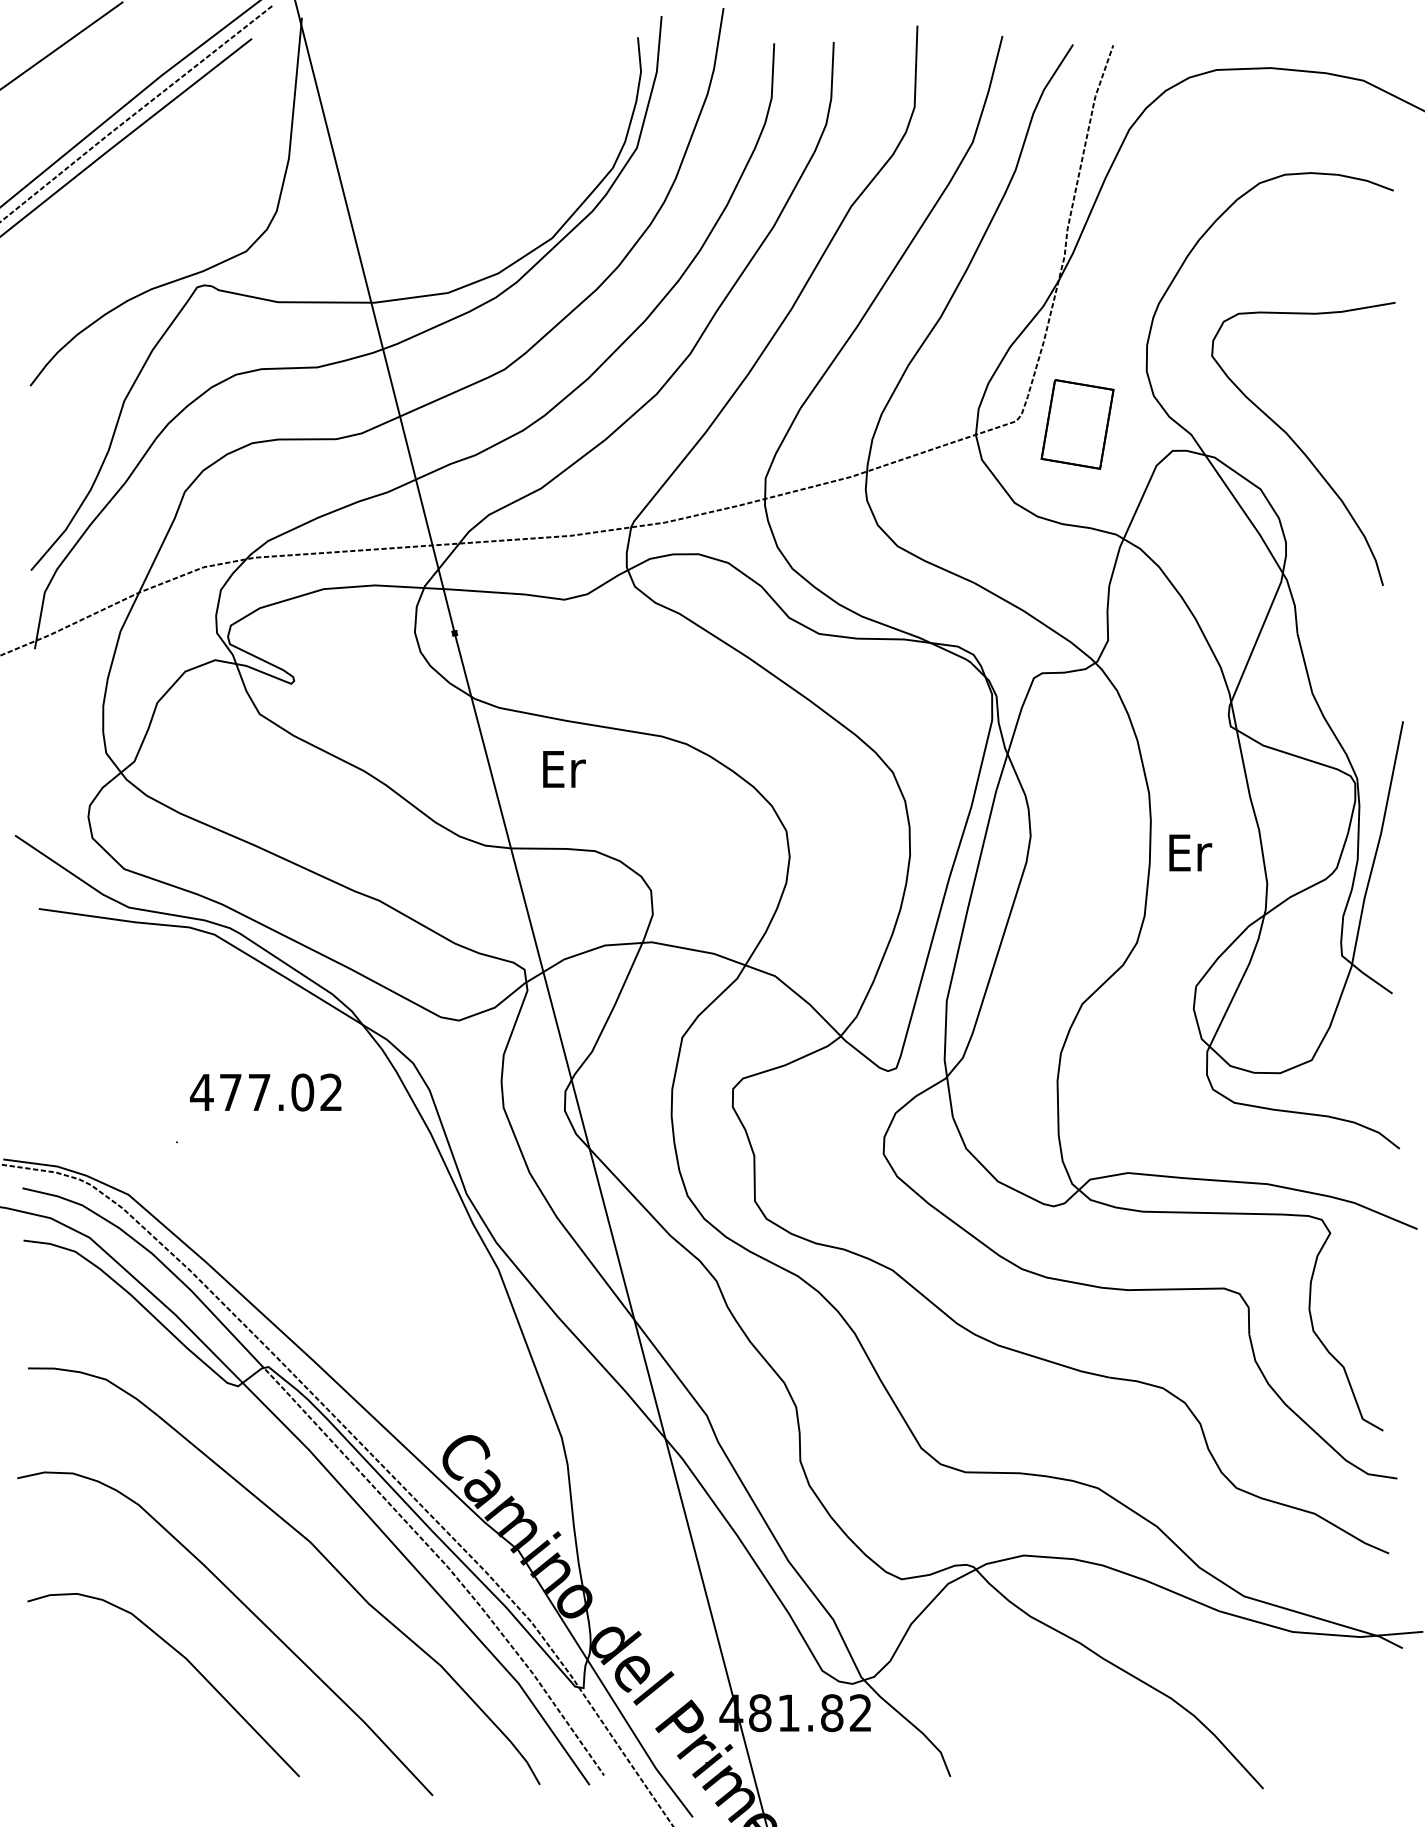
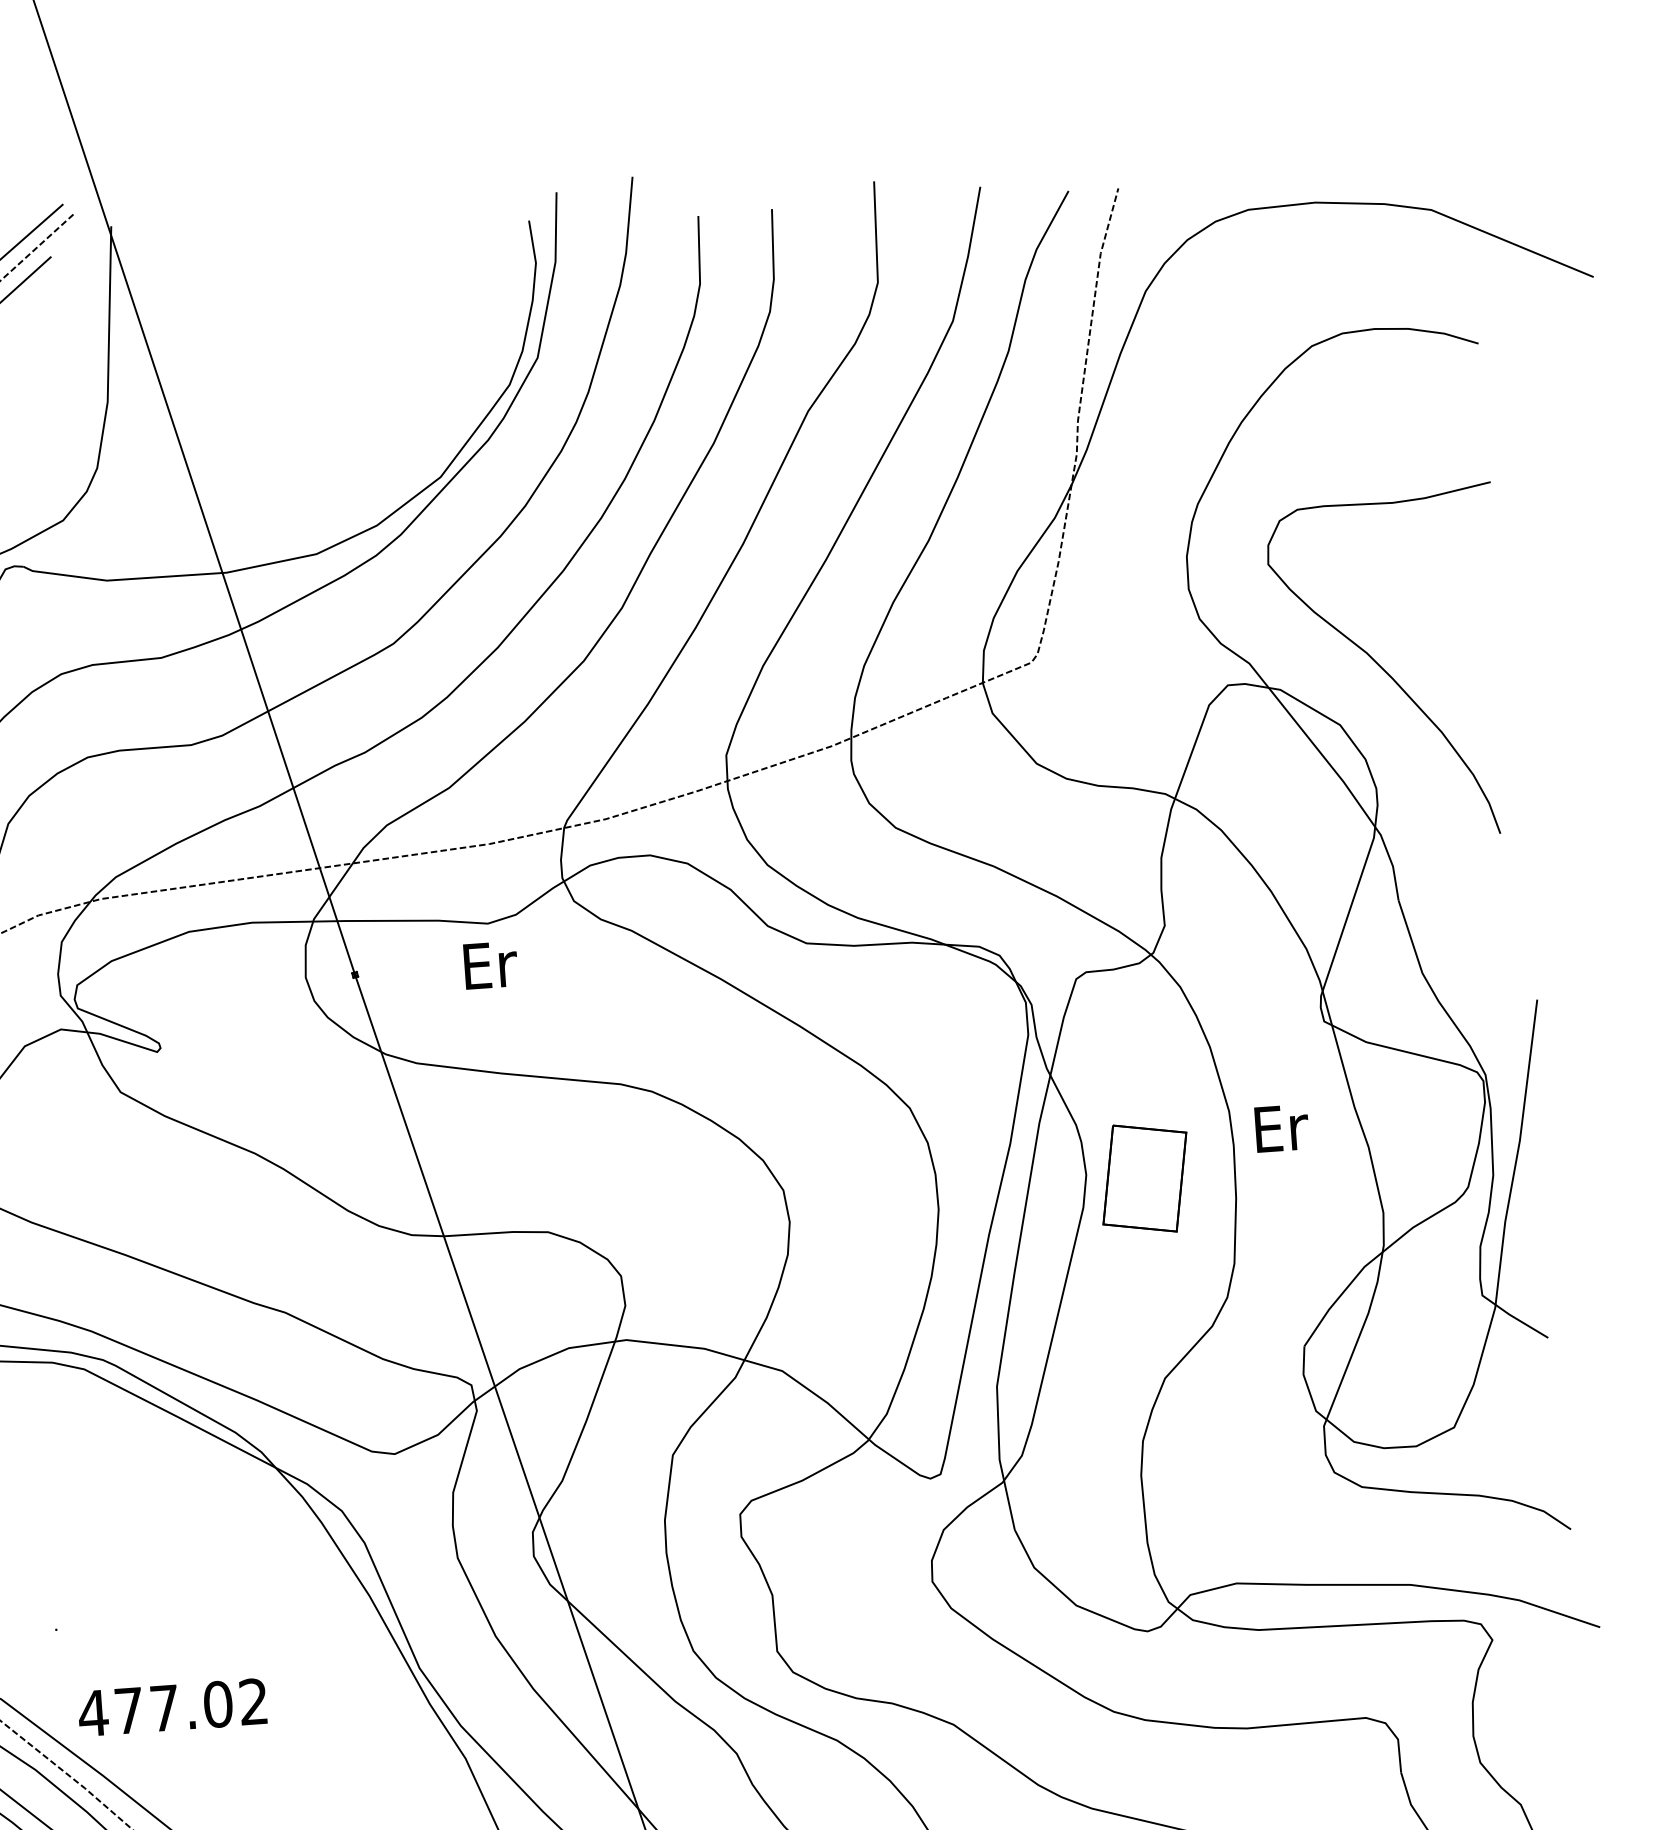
part: (1077, 424) -> (1144, 1178), moved
text: (564, 769) -> (491, 965), moved
text: (1190, 852) -> (1281, 1127), moved
text: (265, 1092) -> (172, 1707), moved

